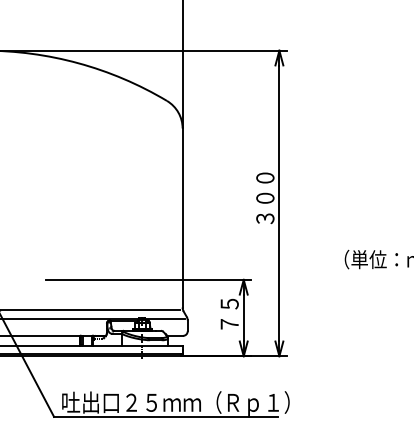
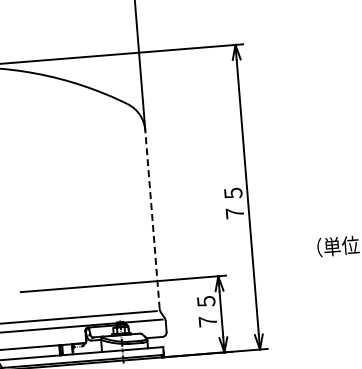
text: (265, 198) -> (233, 193), ３００ -> ７５
line: (182, 218) -> (152, 219), solid -> dashed

